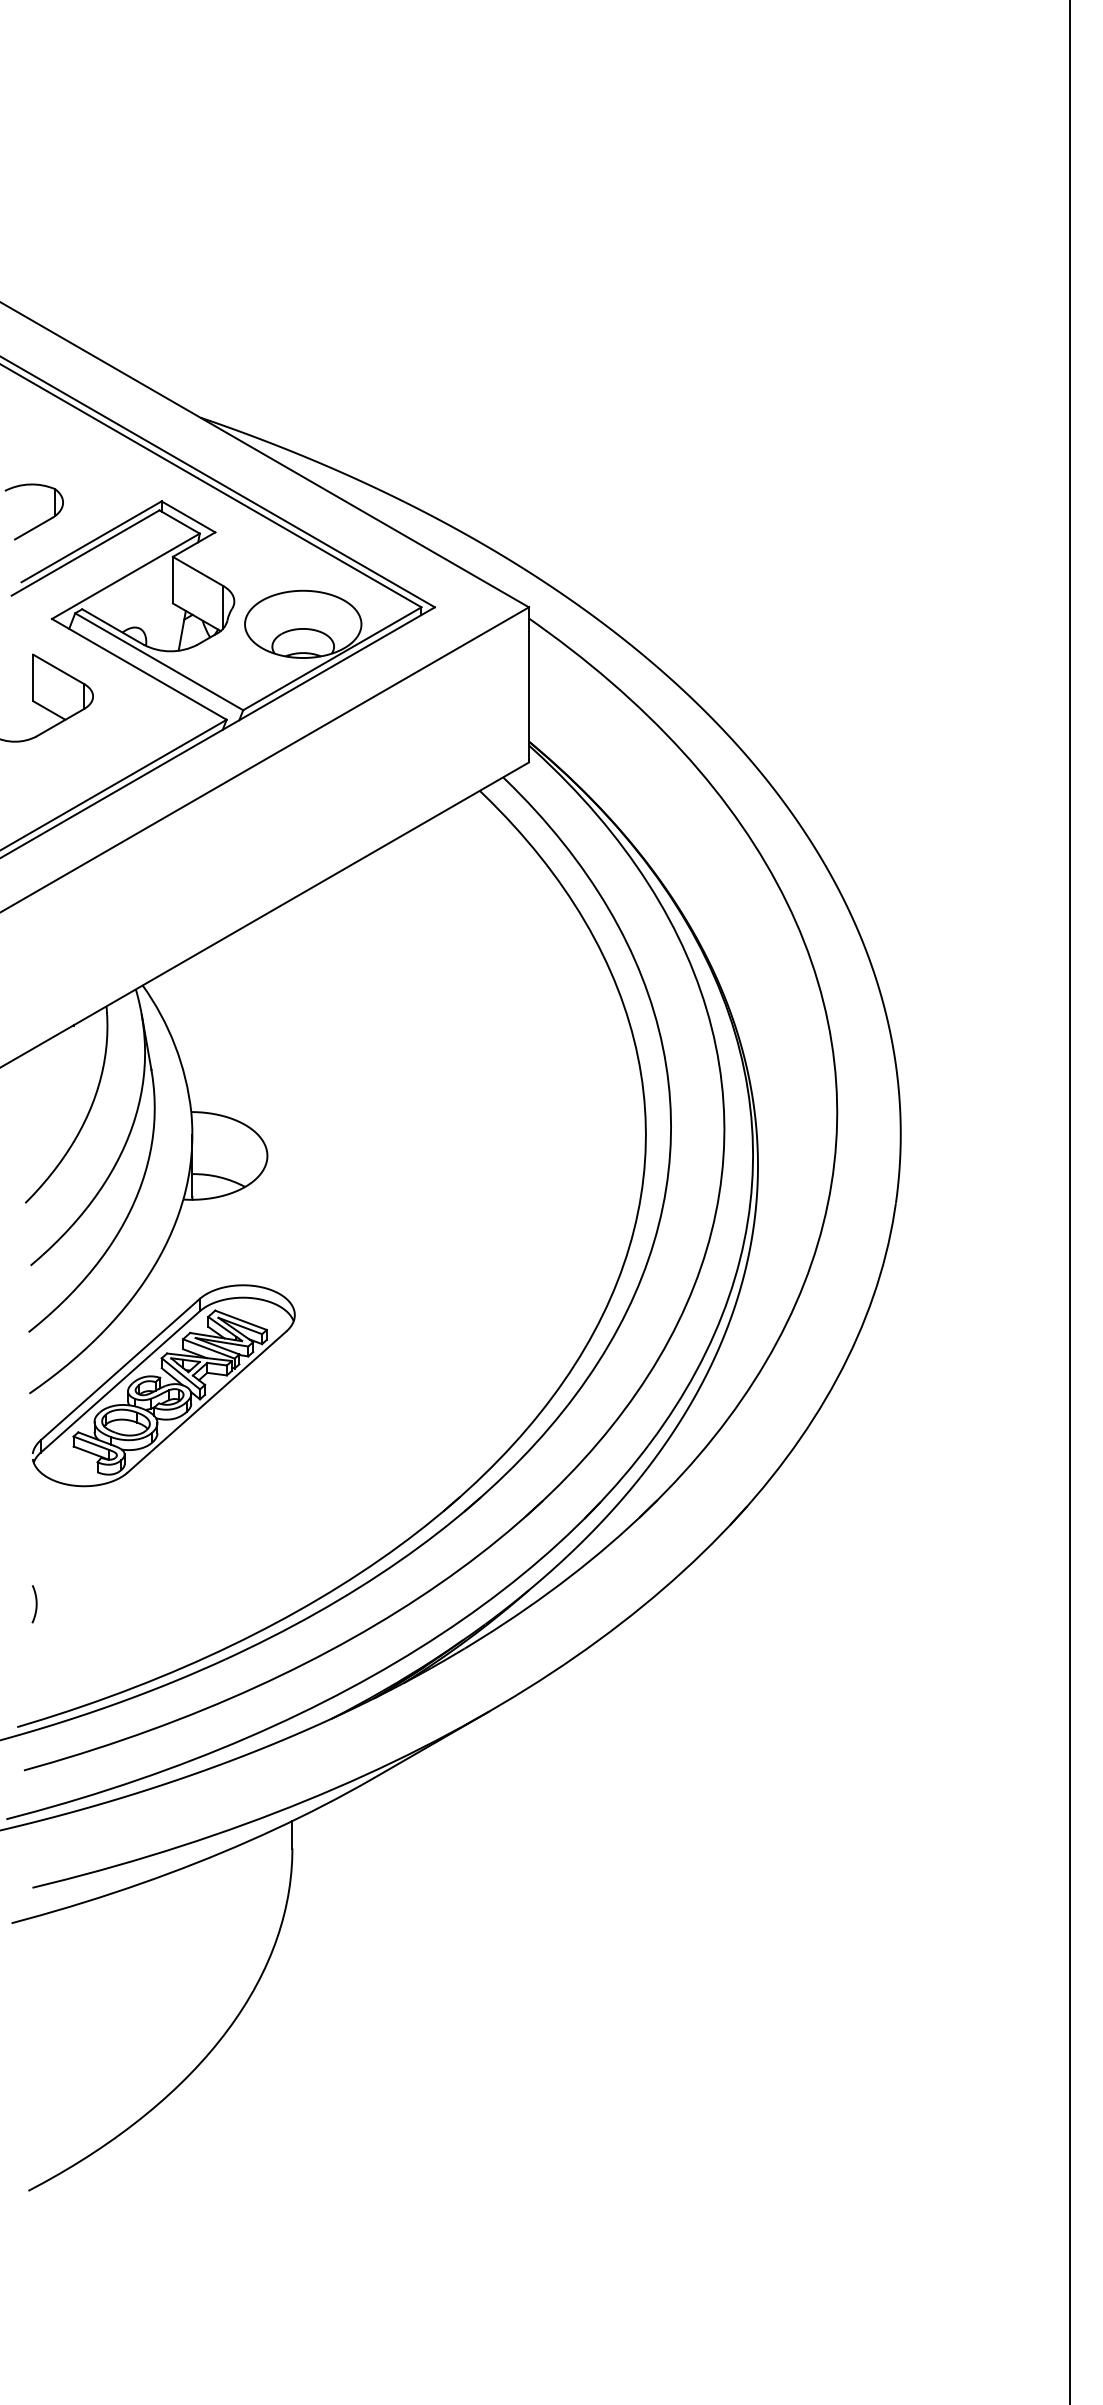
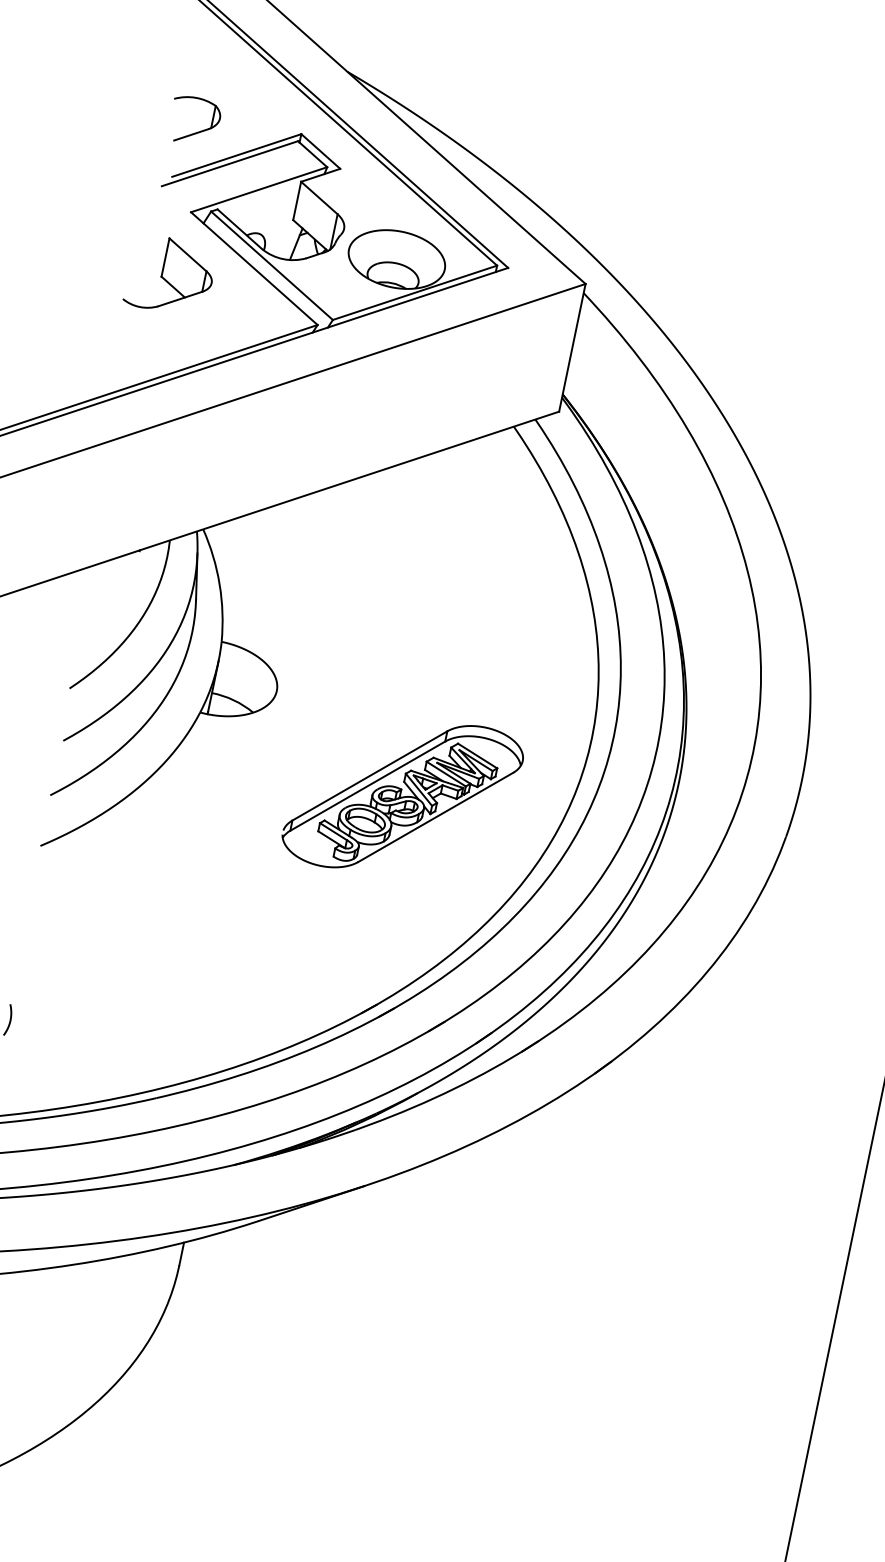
part: (163, 1385) -> (402, 796), moved

